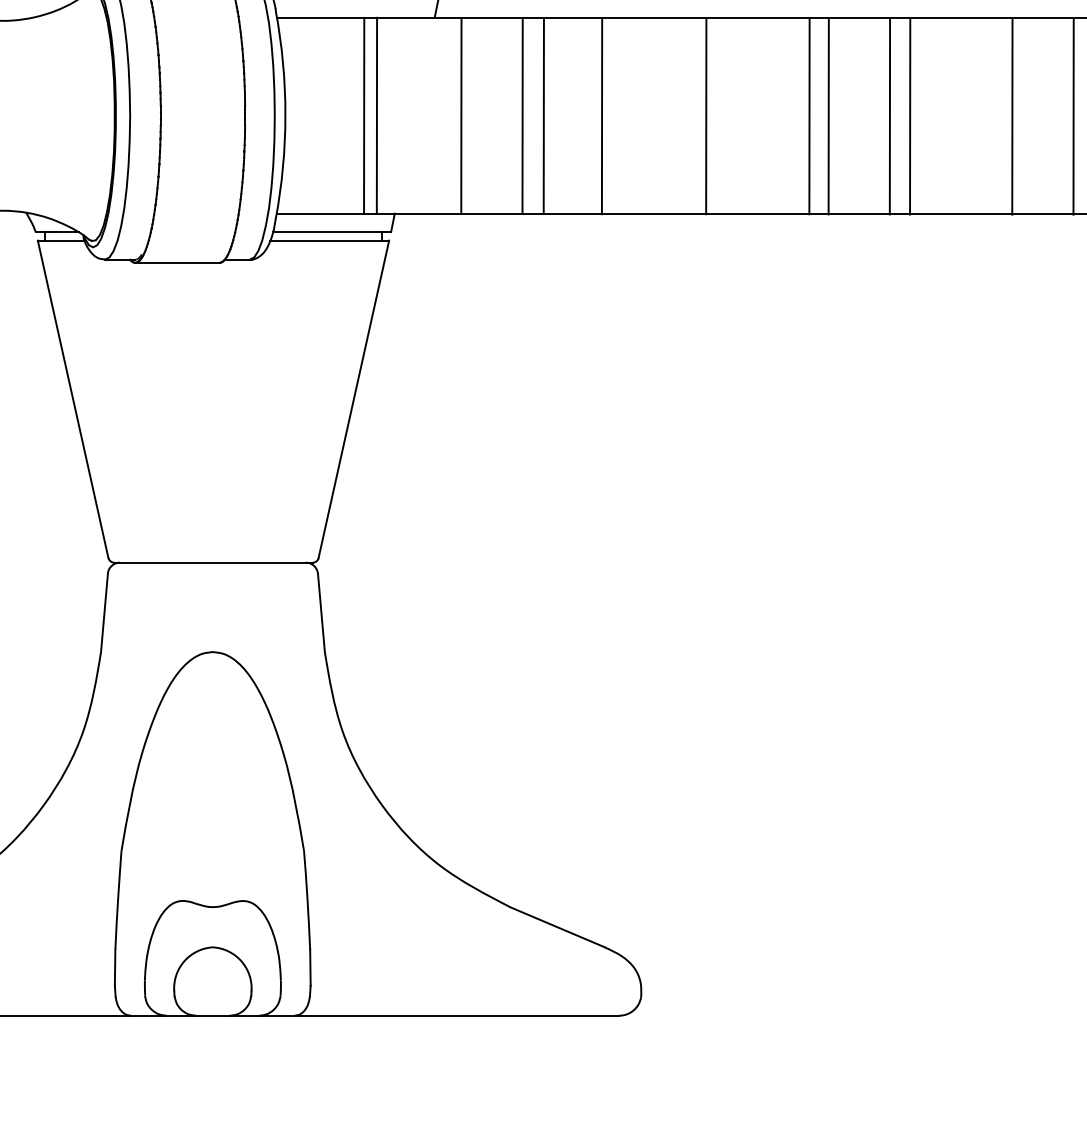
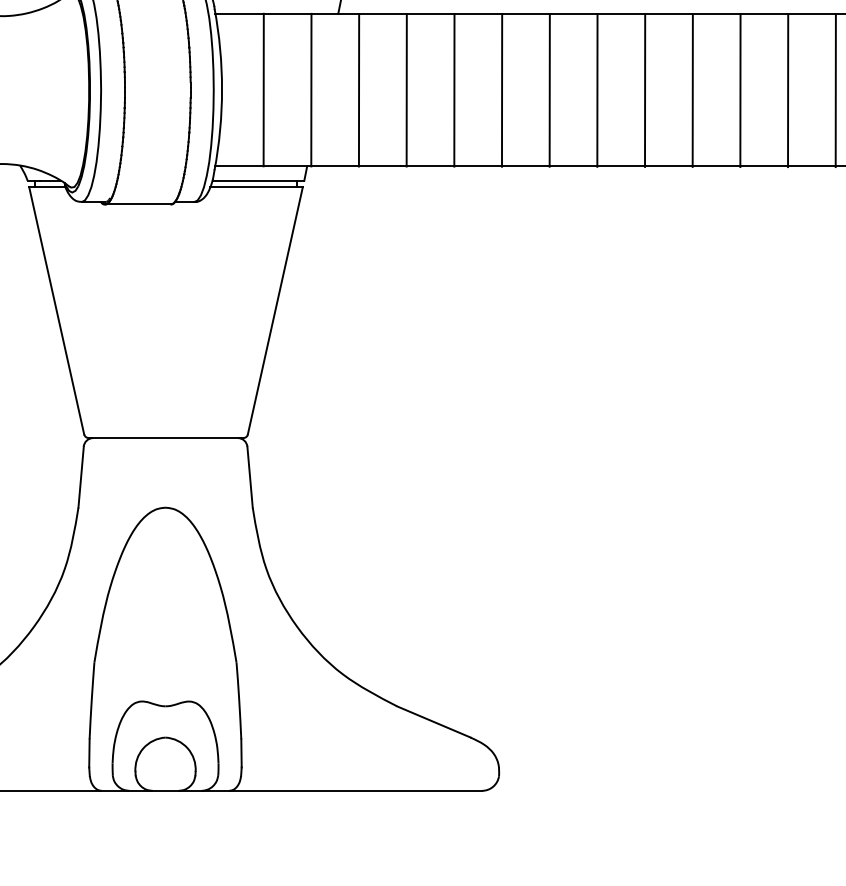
line: (364, 115) -> (311, 89), moved
line: (376, 115) -> (263, 89), moved
line: (543, 116) -> (454, 90), moved
line: (601, 116) -> (501, 90), moved
line: (809, 116) -> (597, 90), moved
line: (910, 116) -> (740, 90), moved

